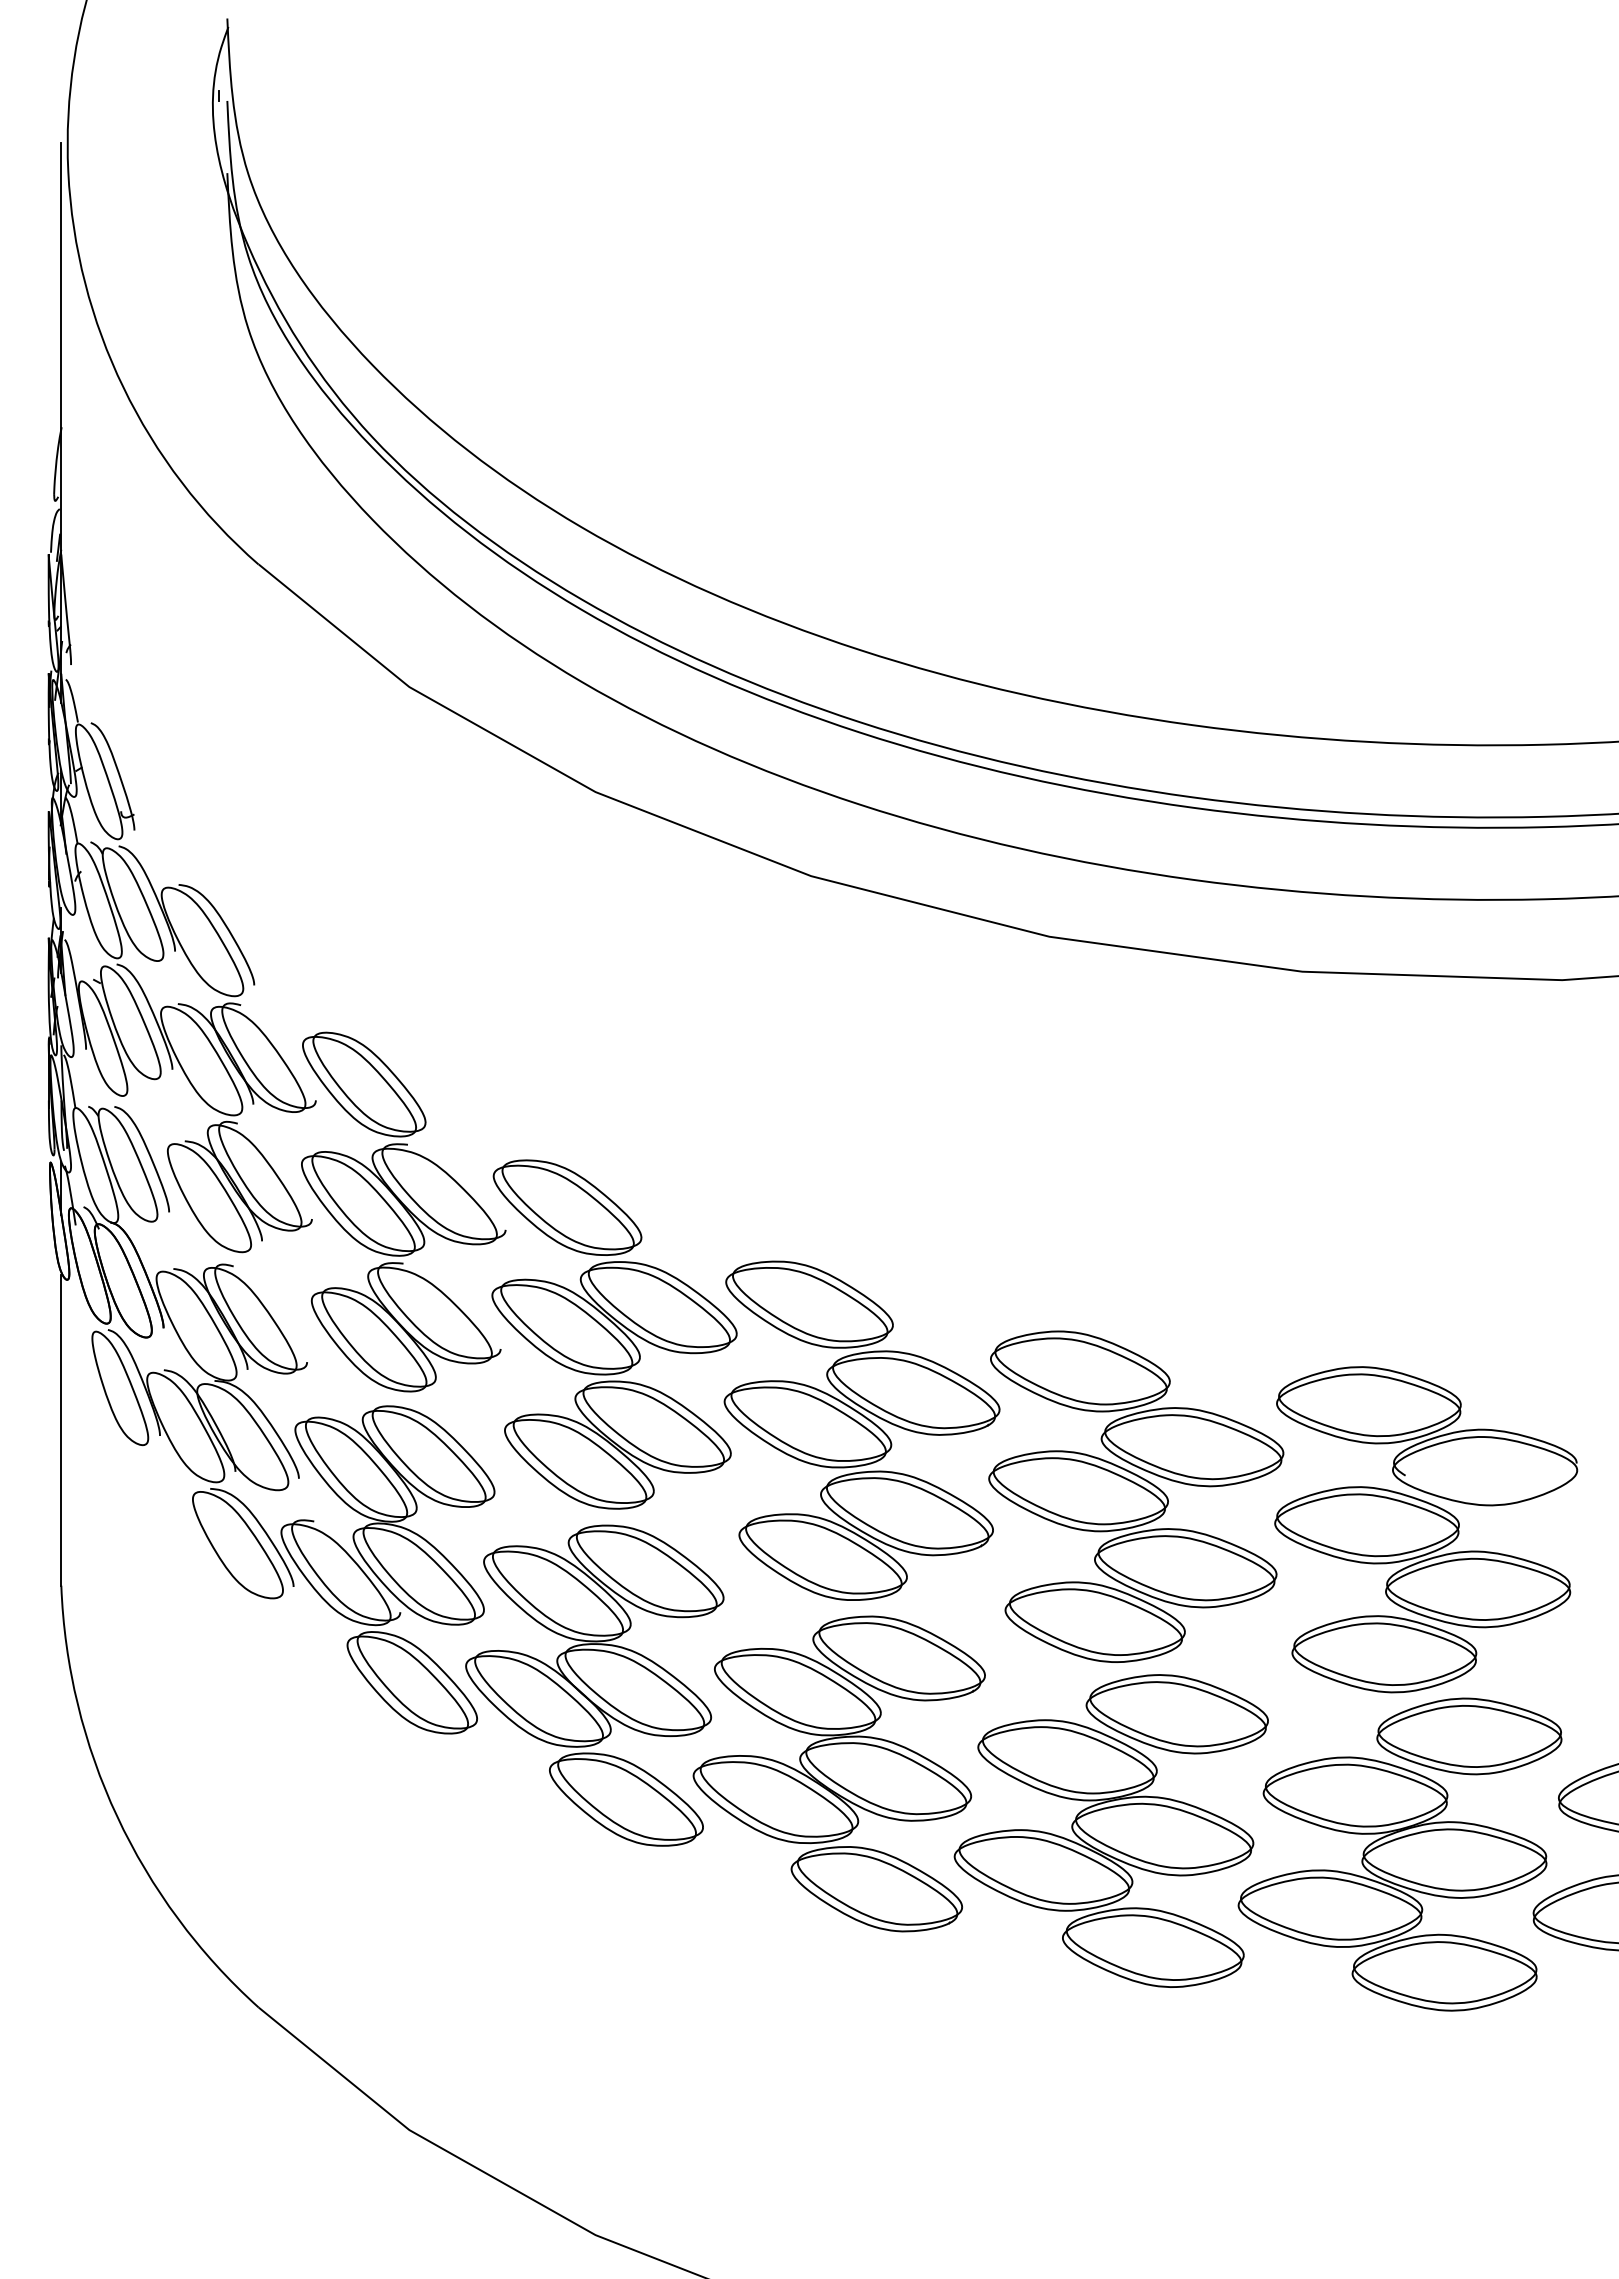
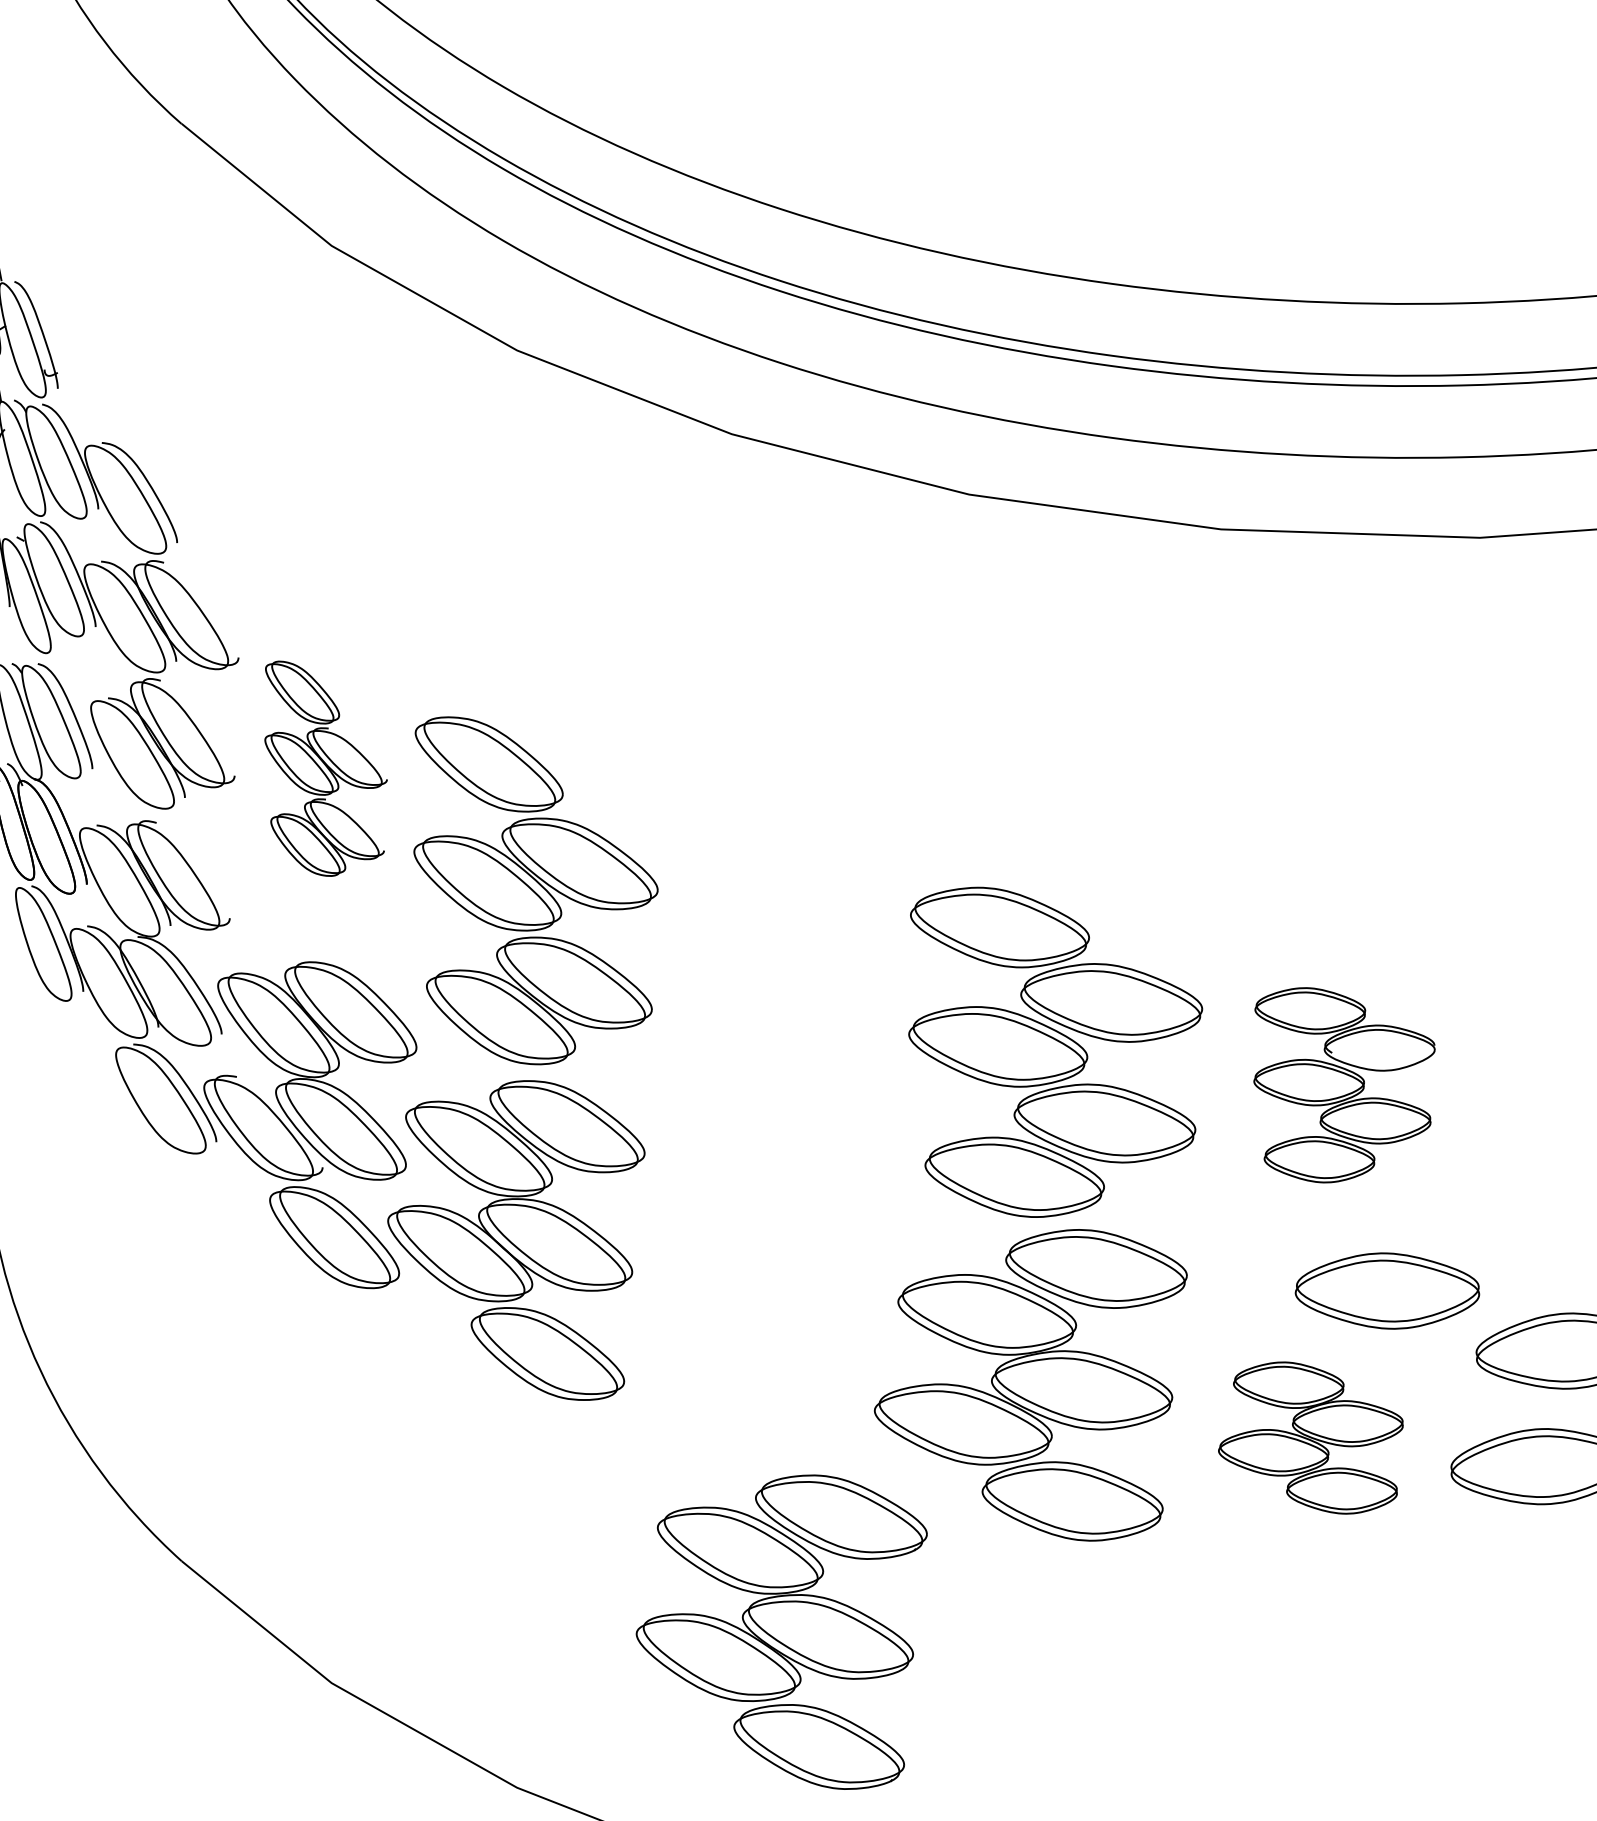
part: (403, 1211) -> (325, 768), size x0.6
part: (861, 1430) -> (781, 986), removed
part: (1426, 1529) -> (1344, 1084), size x0.6
part: (838, 1773) -> (780, 1631), moved
part: (1392, 1883) -> (1310, 1437), size x0.6

